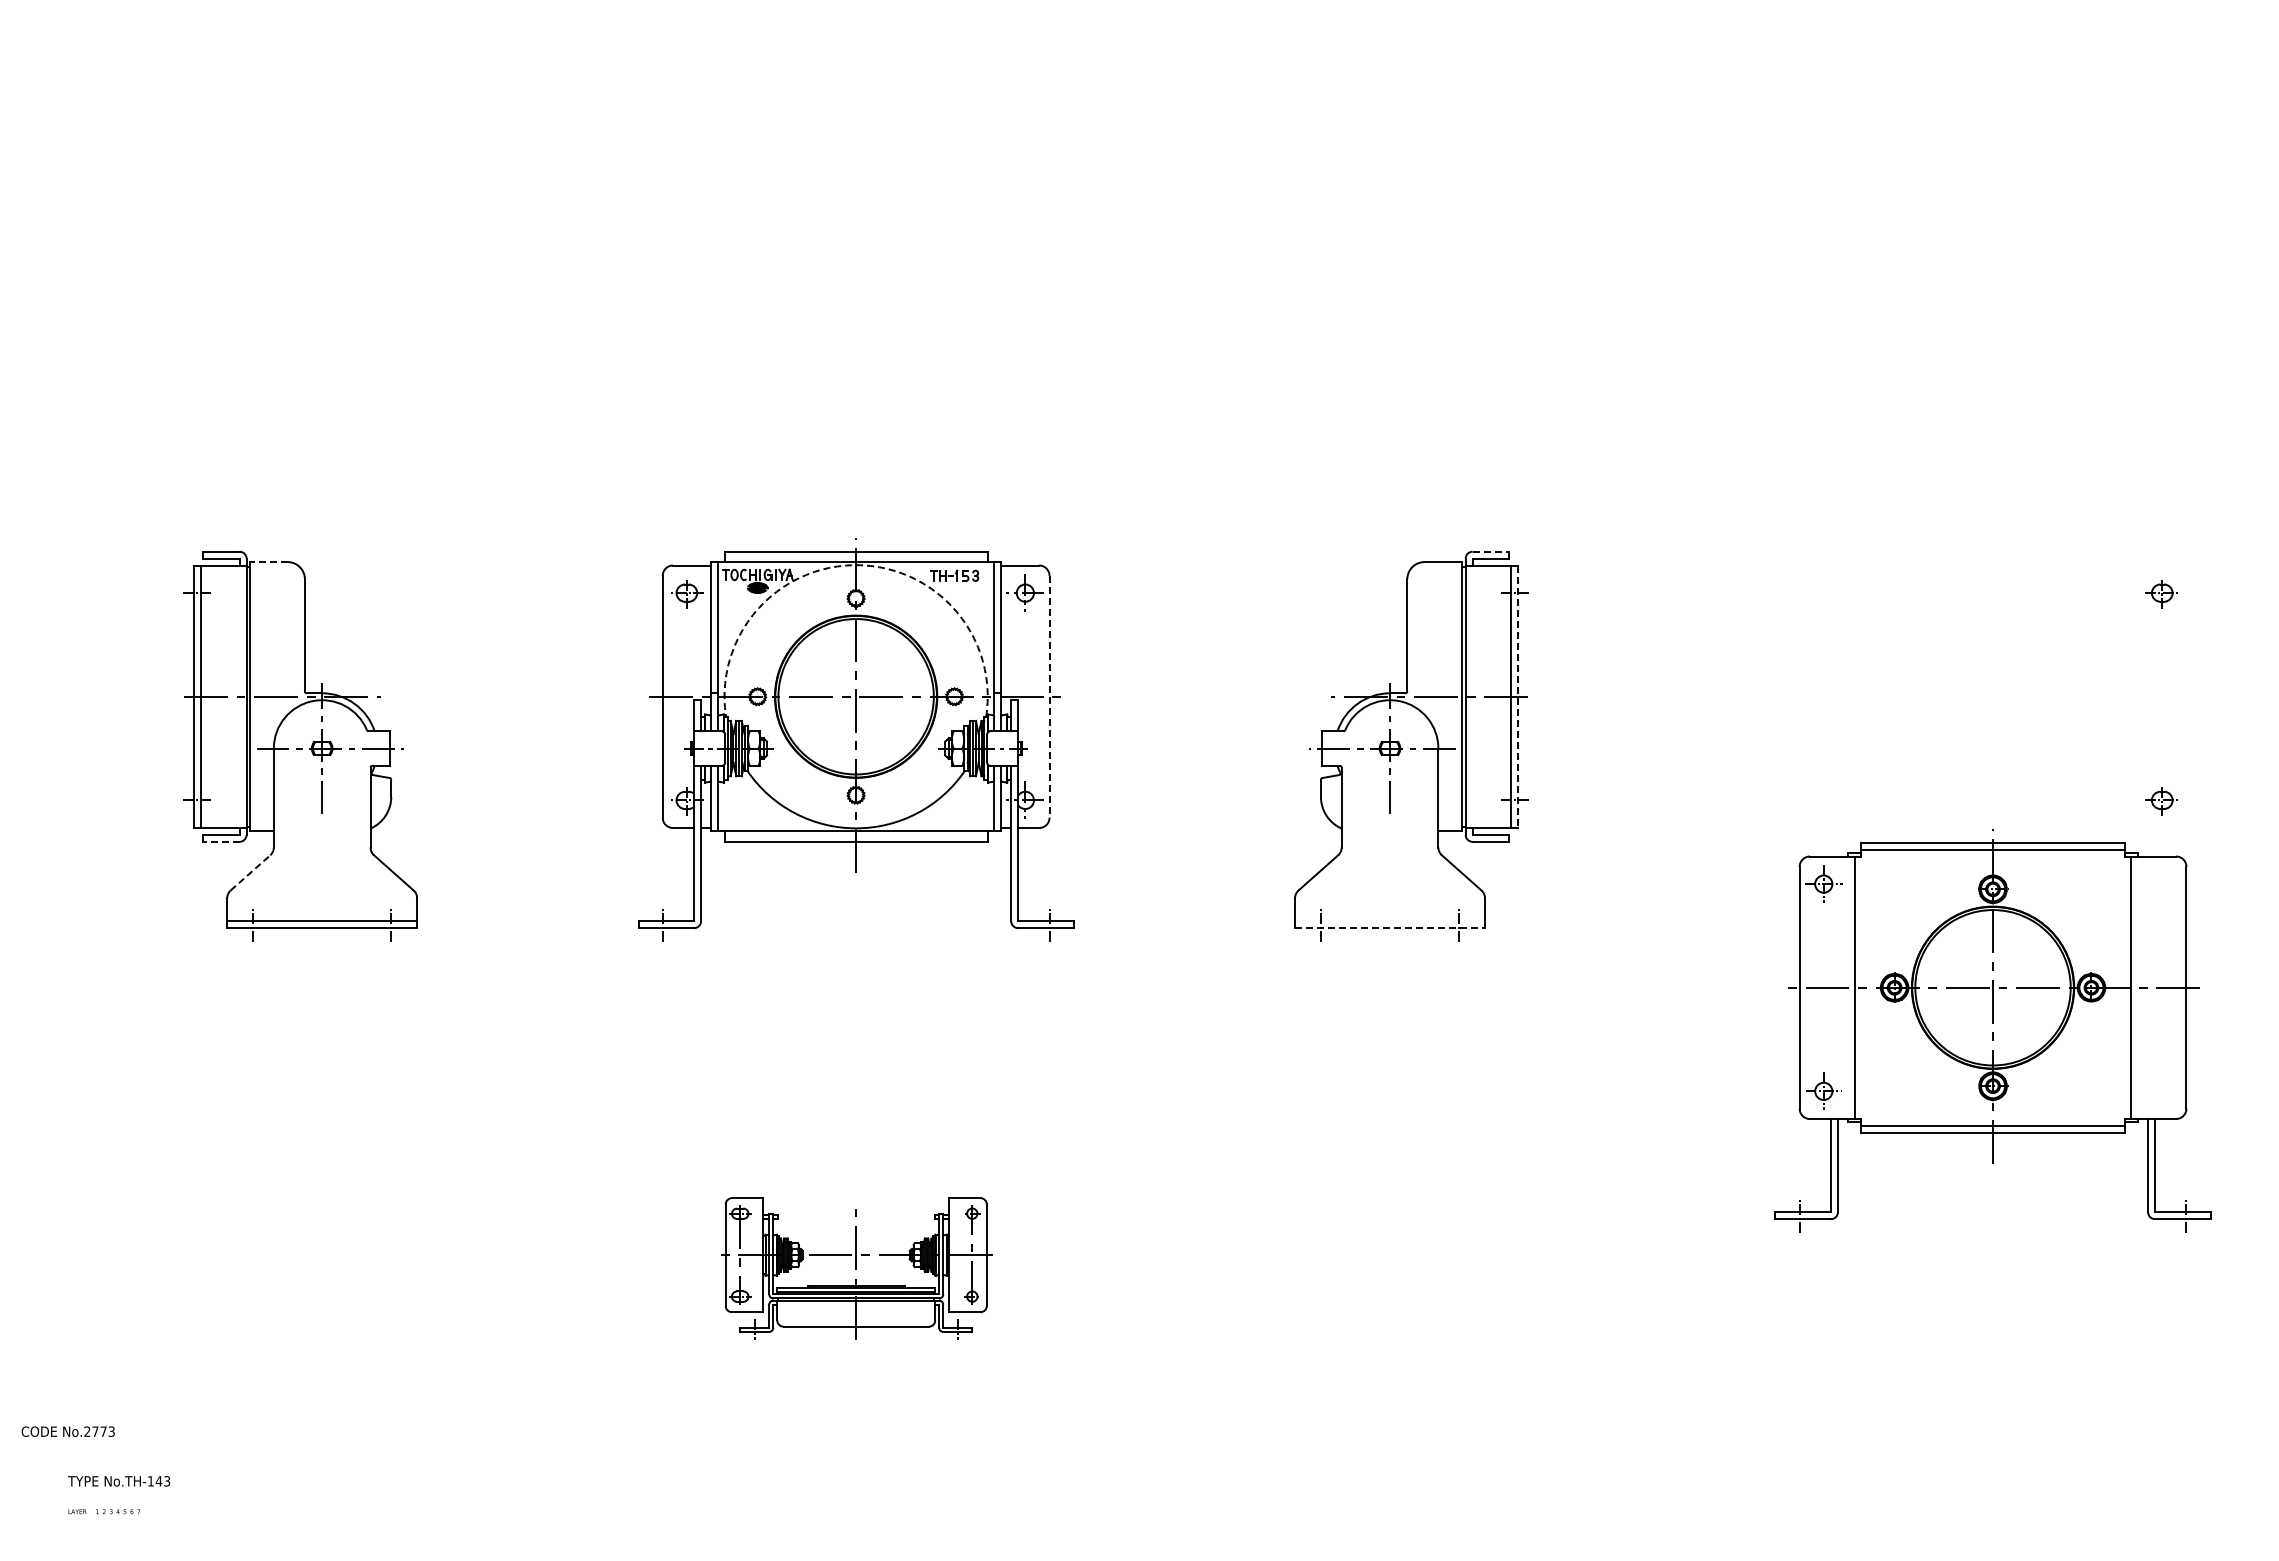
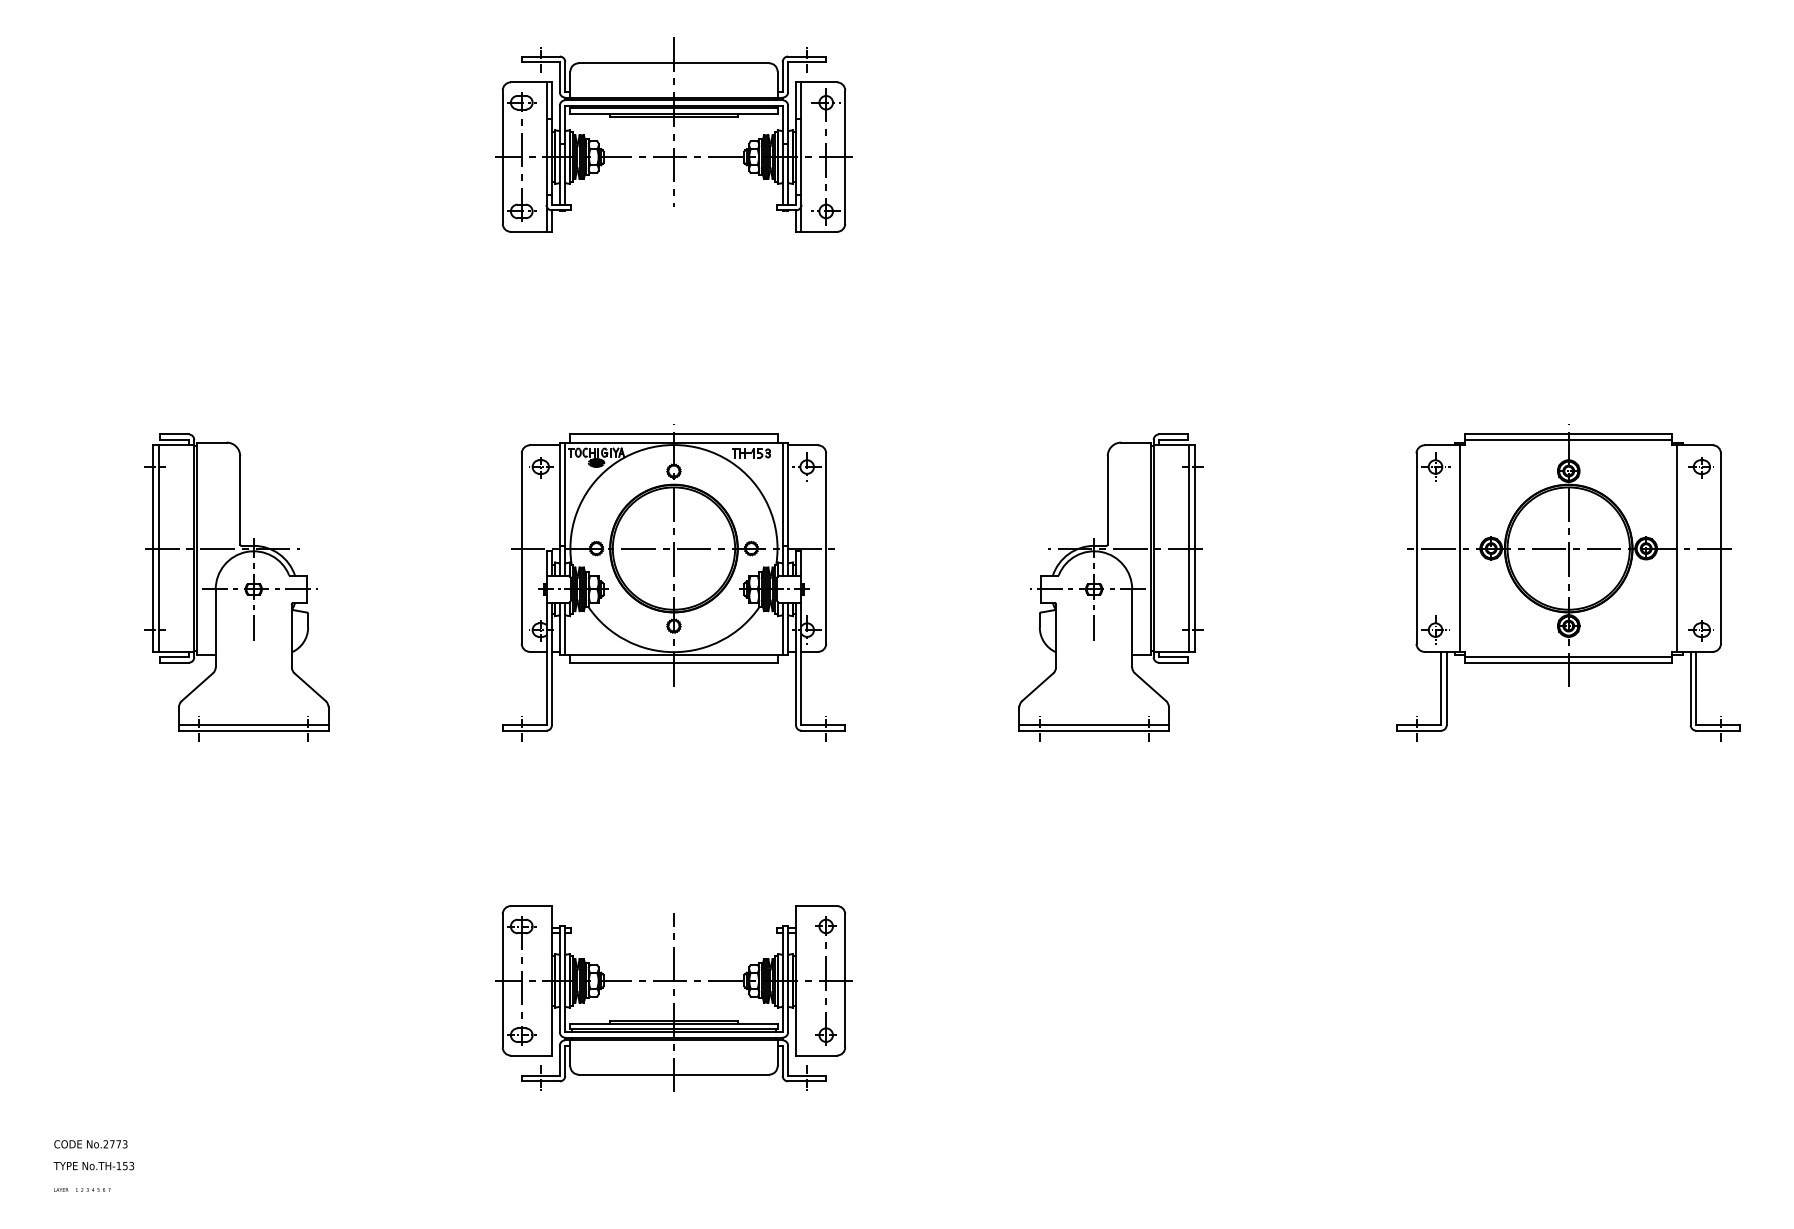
part: (856, 171) -> (674, 135), added
line: (1491, 551) -> (1174, 434), dashed -> solid
line: (268, 562) -> (211, 442), dashed -> solid
arc: (856, 565) -> (674, 445), dashed -> solid
line: (1049, 696) -> (826, 548), dashed -> solid
line: (1517, 697) -> (1194, 549), dashed -> solid
line: (220, 841) -> (173, 662), dashed -> solid
line: (250, 872) -> (197, 686), dashed -> solid
line: (1390, 921) -> (1094, 725), added
line: (1390, 928) -> (1094, 730), dashed -> solid
part: (1992, 1030) -> (1568, 582), moved
part: (856, 1268) -> (674, 998), size x1.67
text: (67, 1431) -> (90, 1144), moved
text: (158, 1481) -> (124, 1166), No.TH-143 -> No.TH-153

